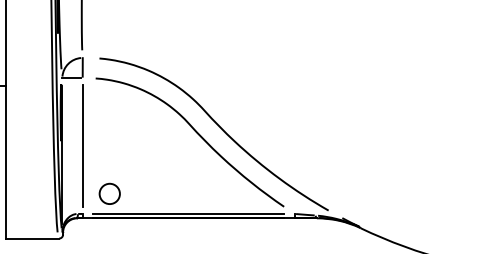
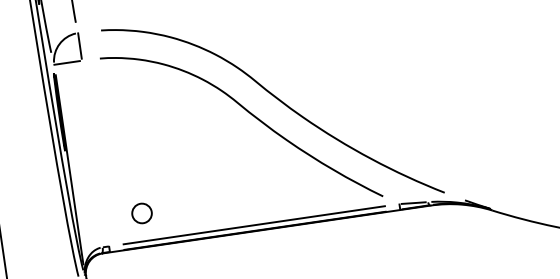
line: (82, 145) -> (95, 152), removed
circle: (109, 193) -> (141, 213), size x0.7

